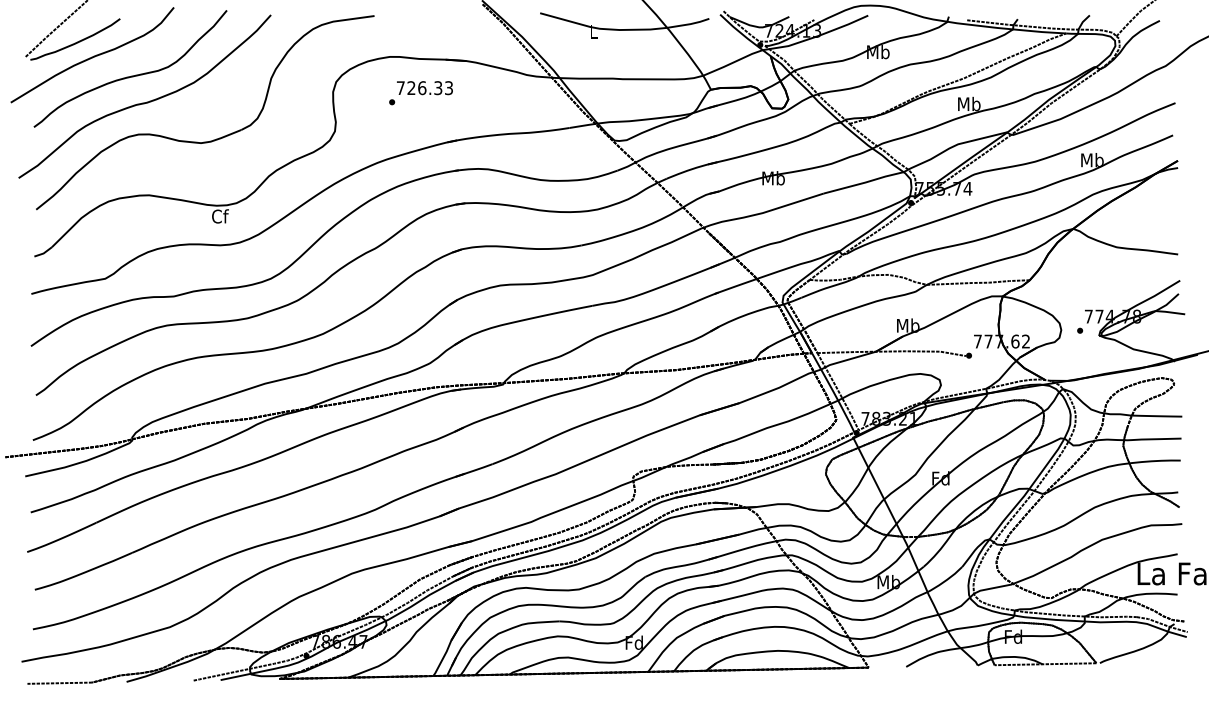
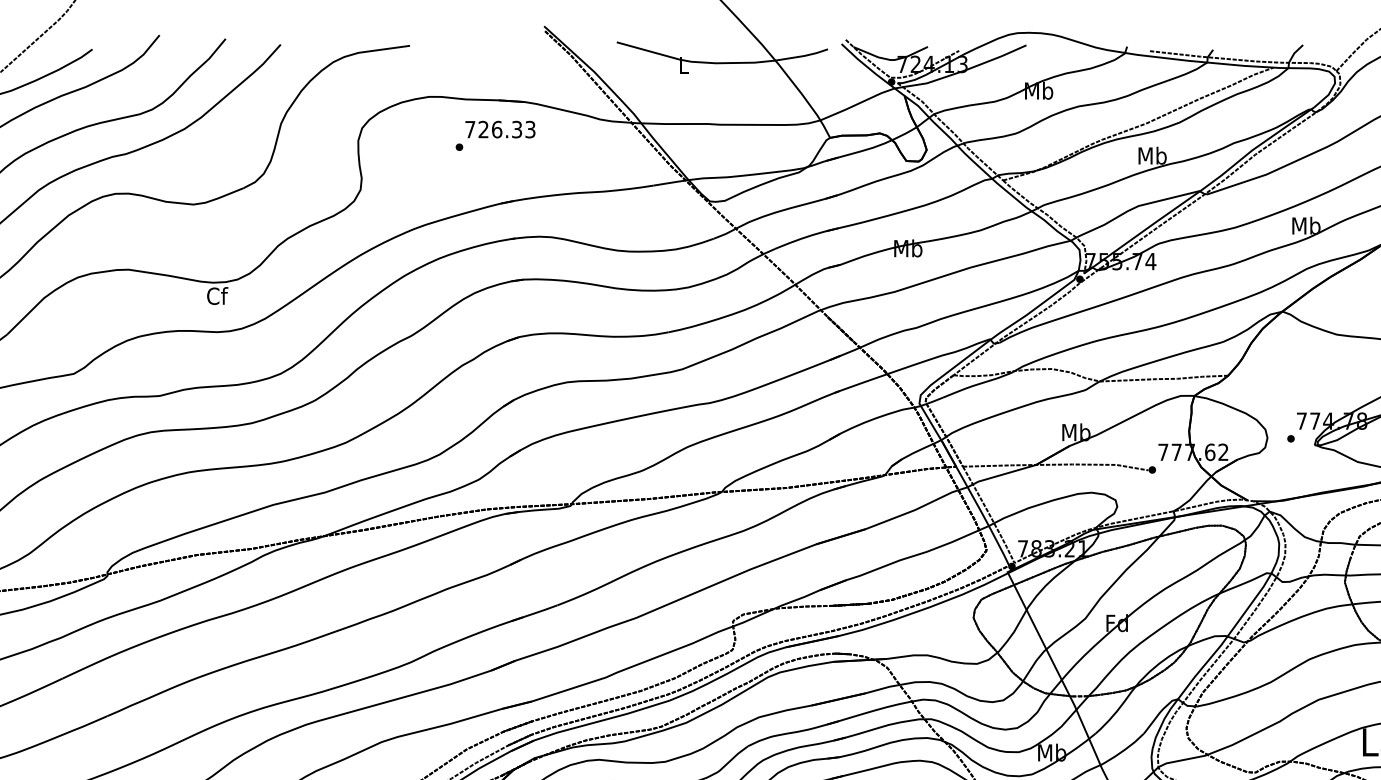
text: (420, 93) -> (494, 136), moved

